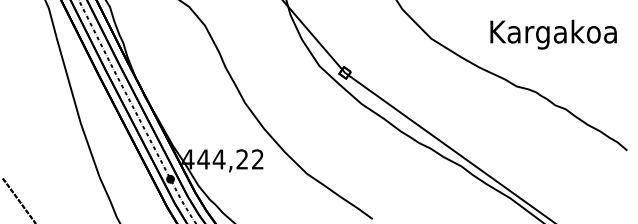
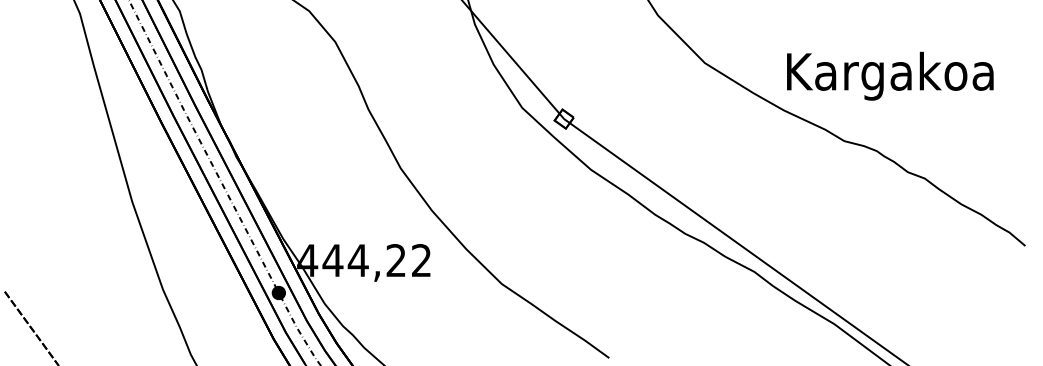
text: (553, 34) -> (890, 75), moved

